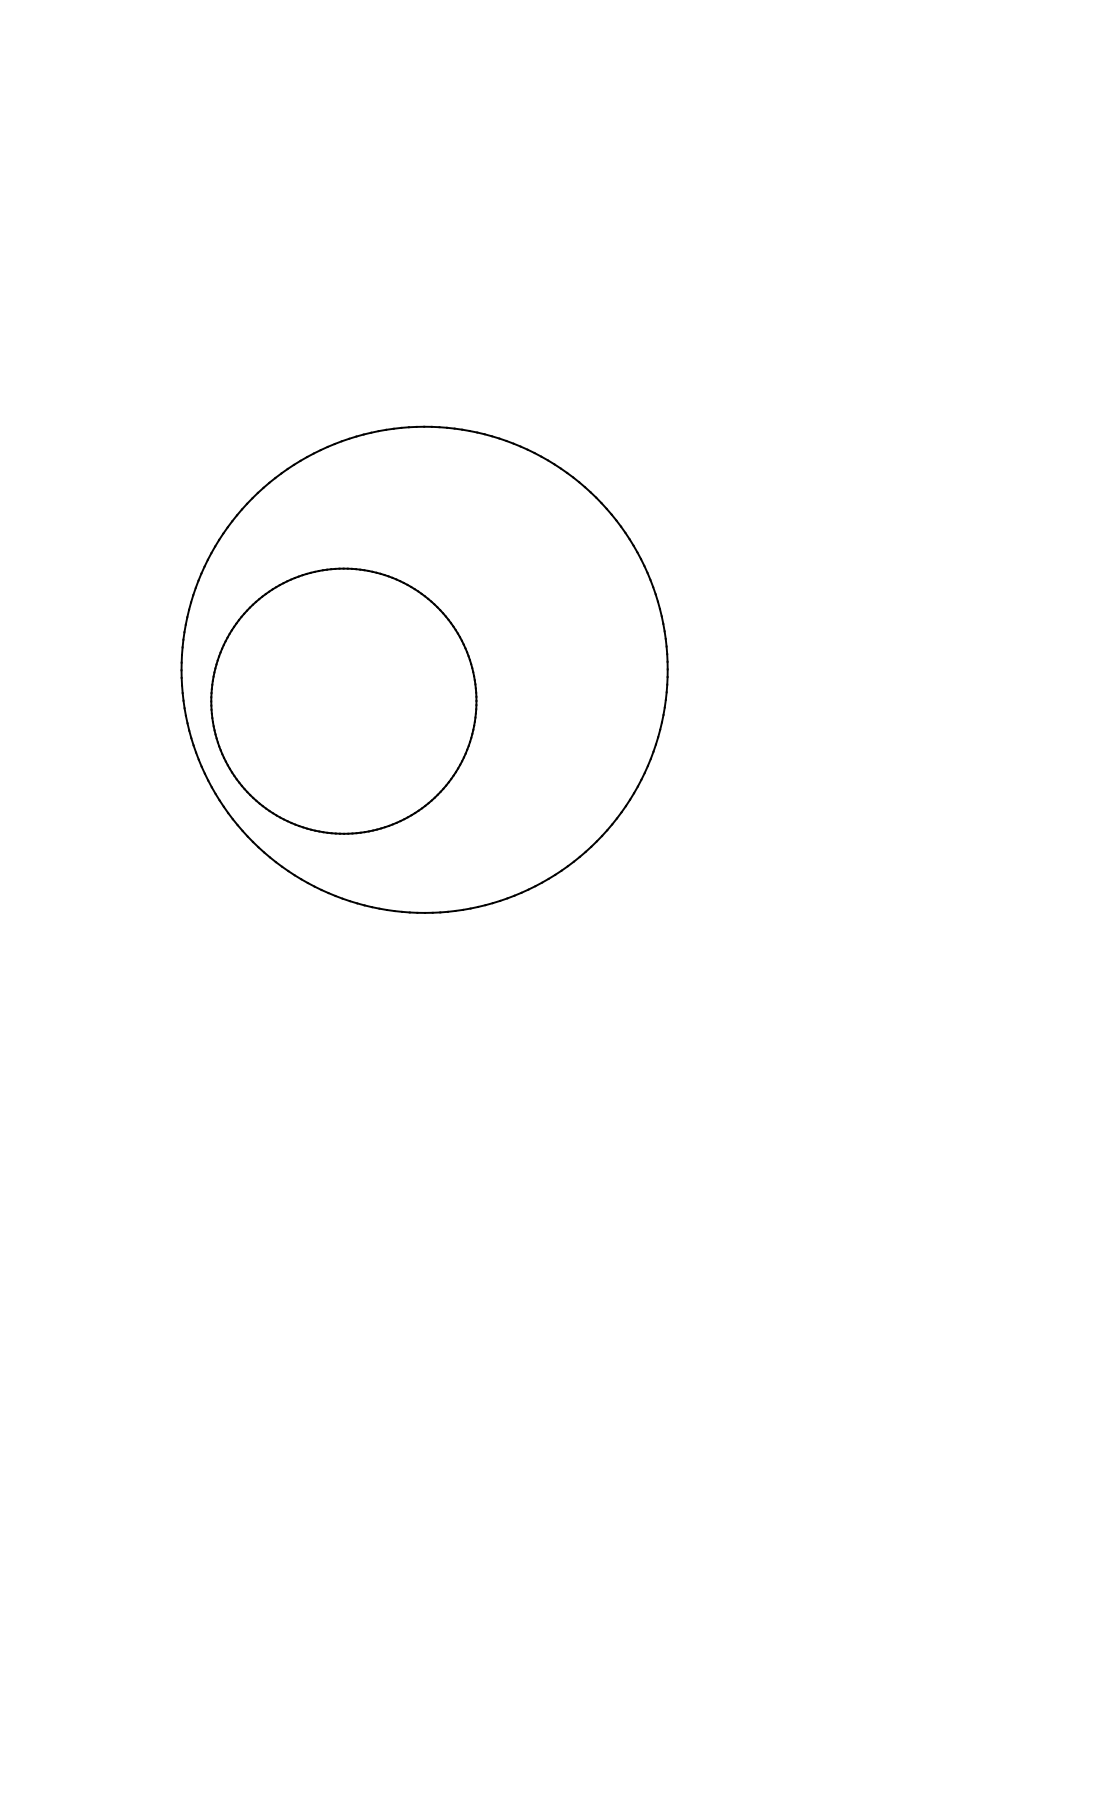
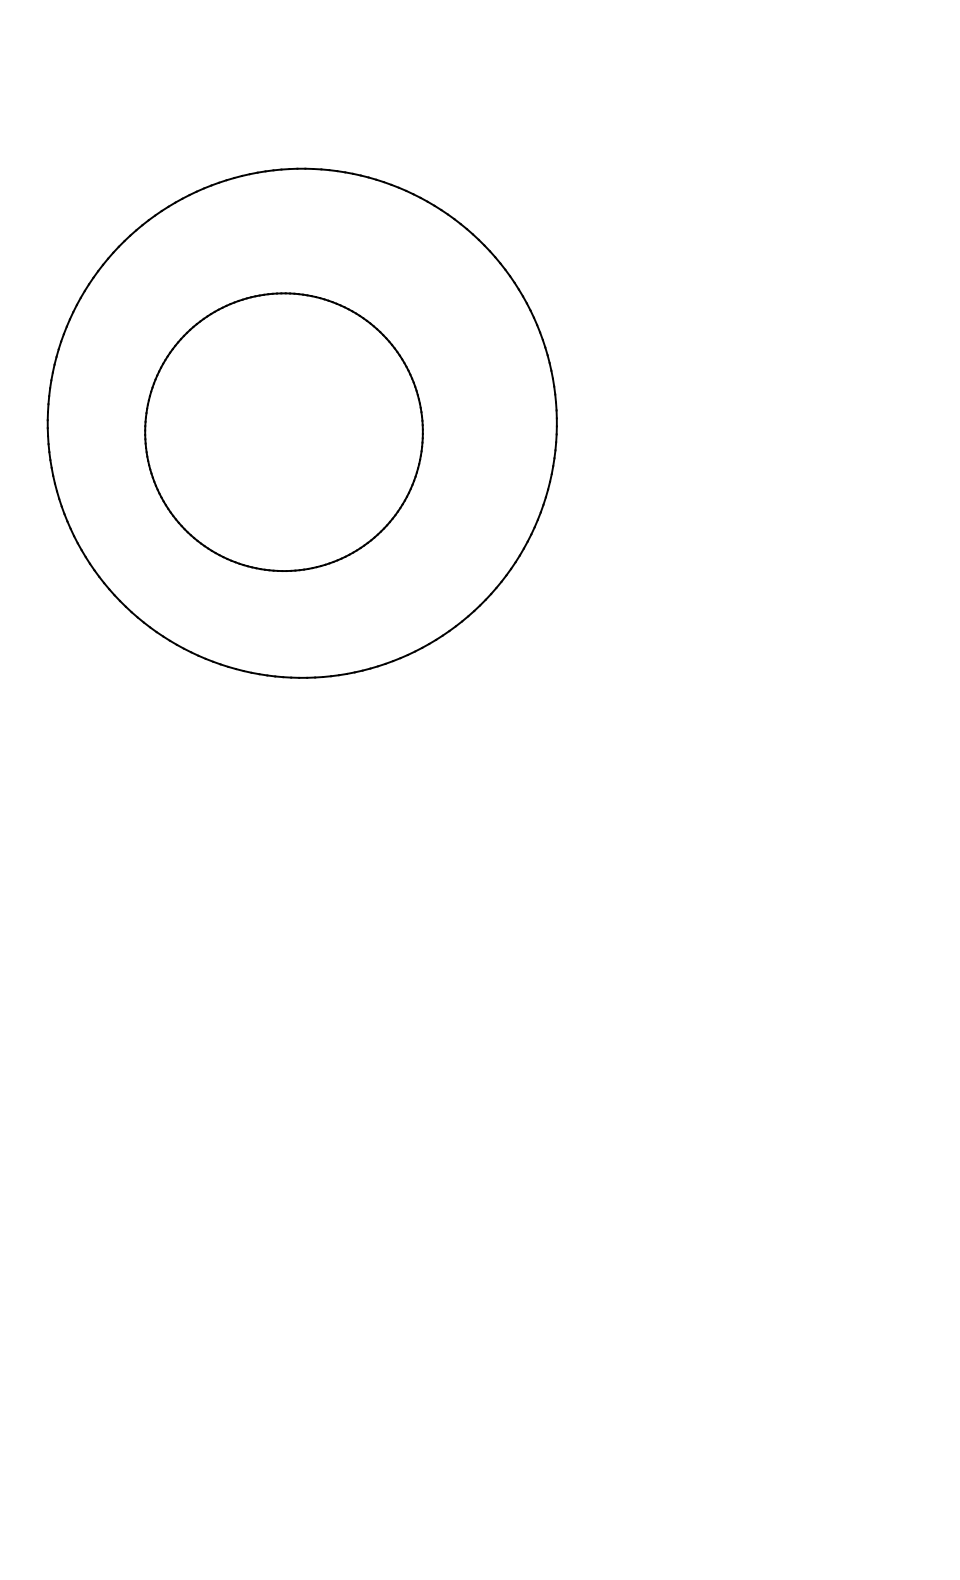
part: (343, 700) -> (283, 431), moved

